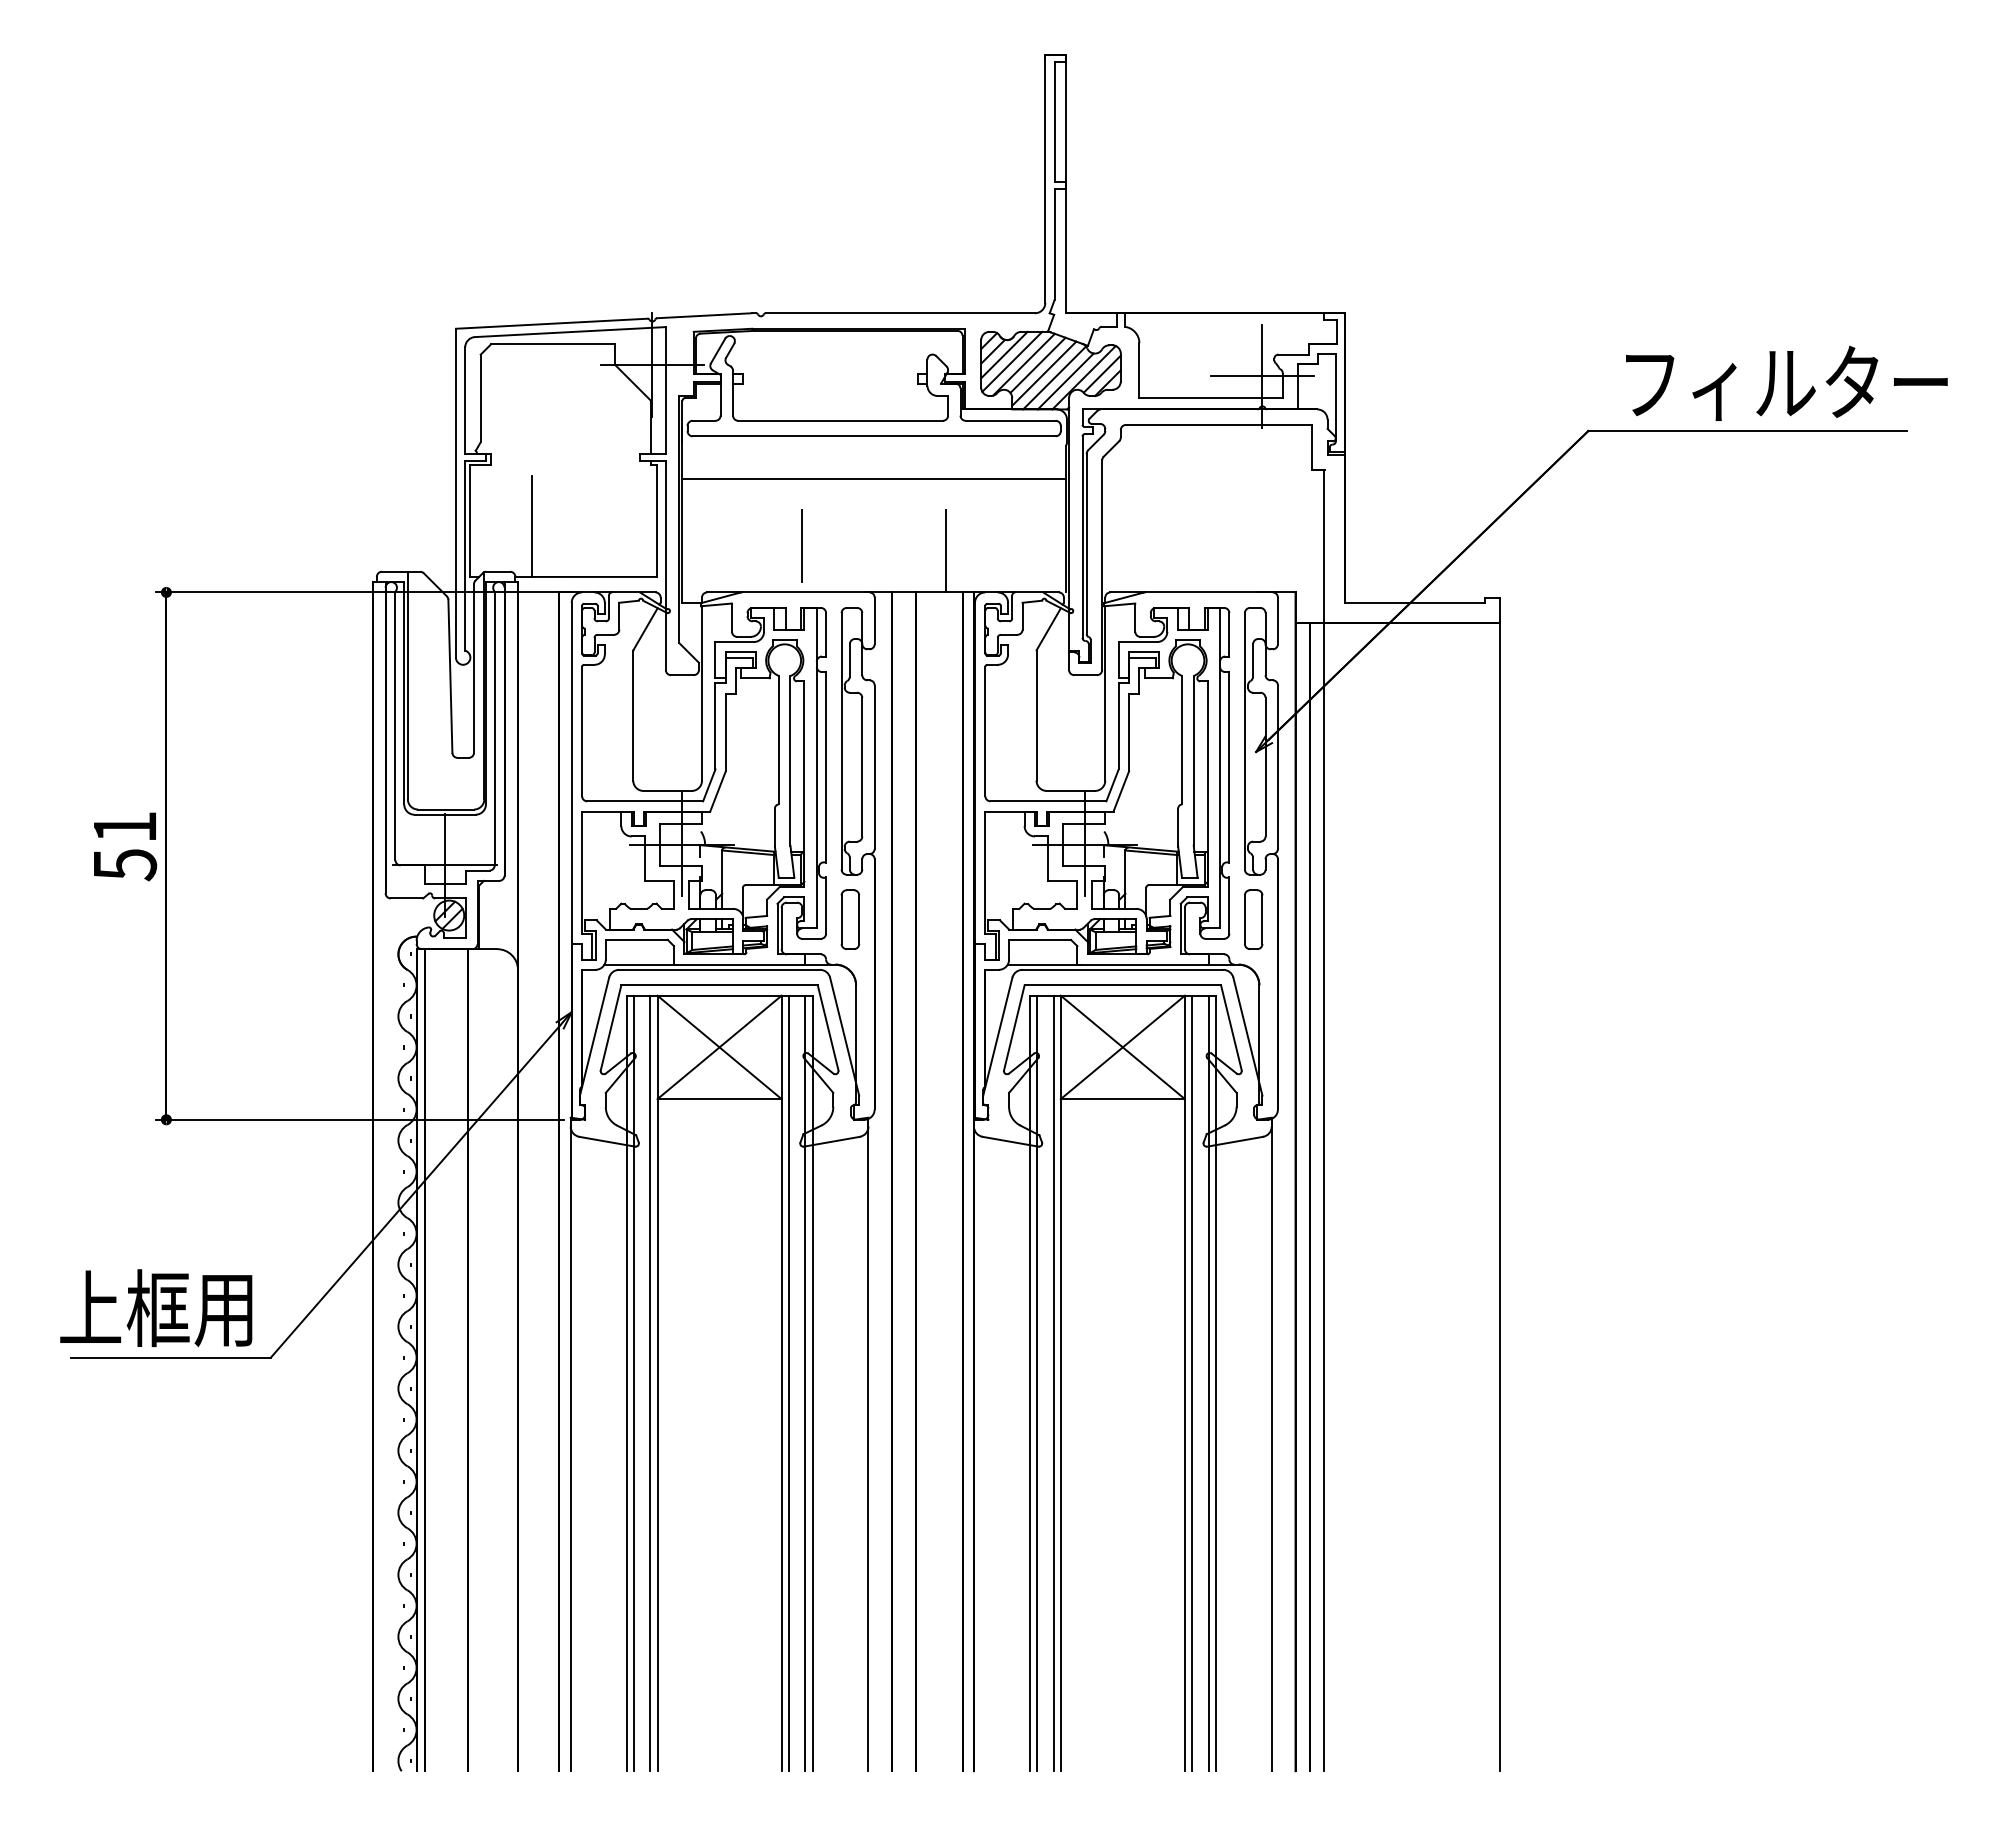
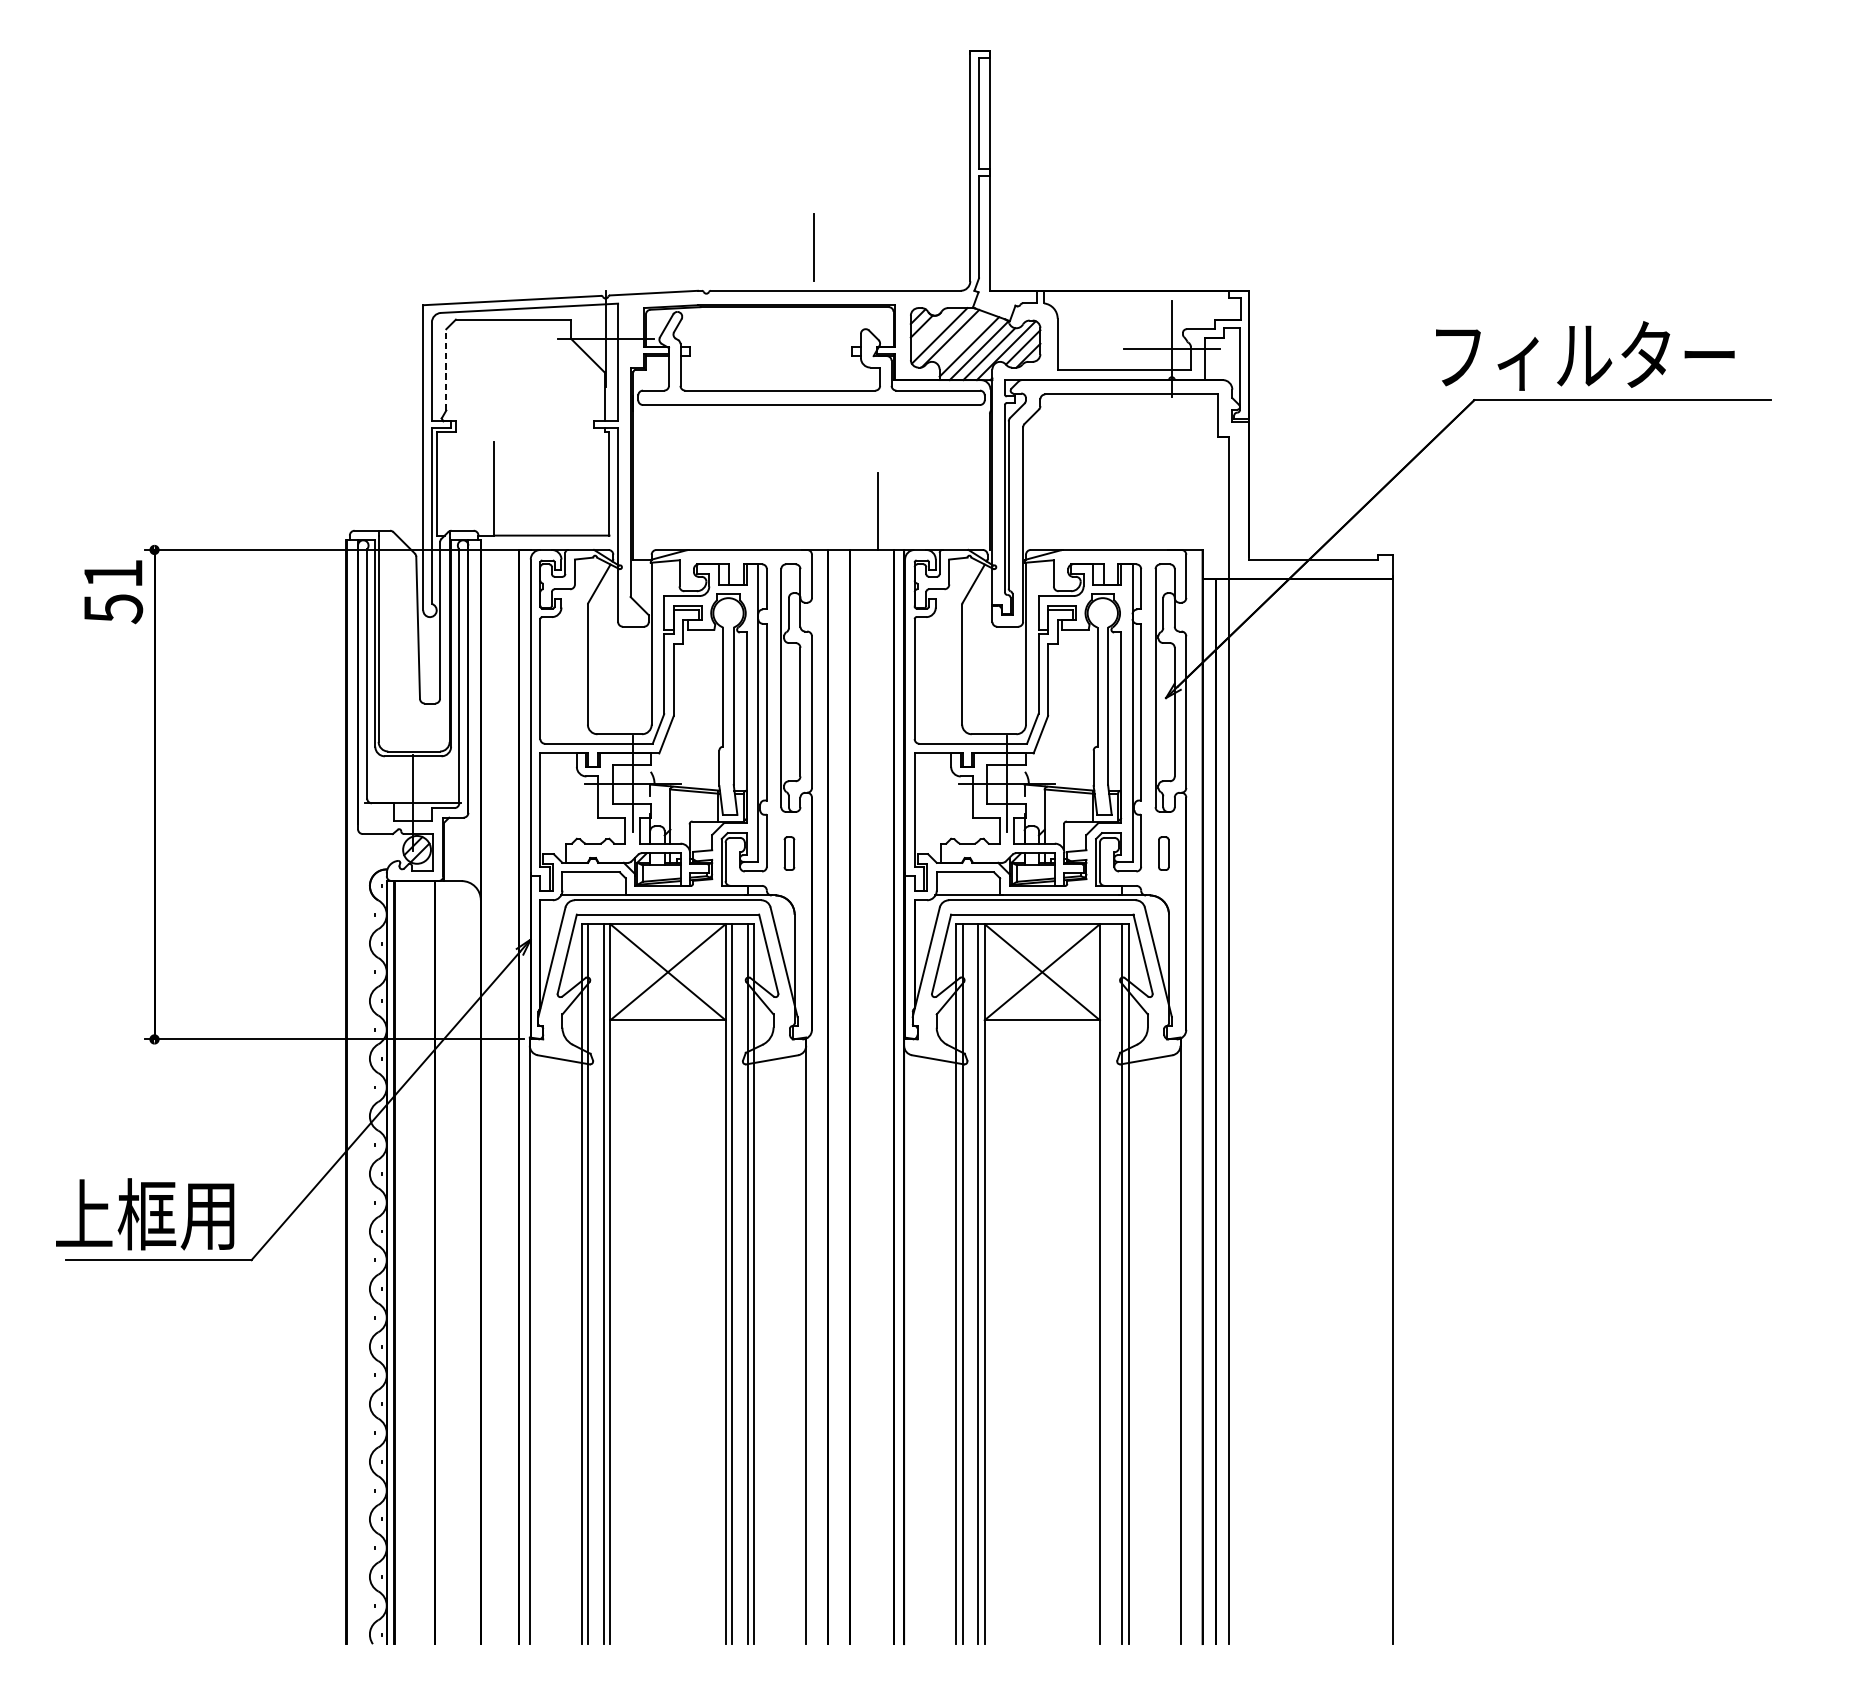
line: (1004, 354) -> (932, 329), removed
line: (1037, 364) -> (963, 338), removed
text: (1786, 382) -> (1584, 355), moved
line: (480, 398) -> (446, 369), solid -> dashed
line: (874, 478) -> (811, 444), removed
line: (801, 545) -> (813, 247), moved
text: (125, 846) -> (113, 591), moved
part: (850, 919) -> (789, 853), size x0.6
part: (1253, 919) -> (1163, 853), size x0.6
line: (1192, 1383) -> (1106, 1284), removed

